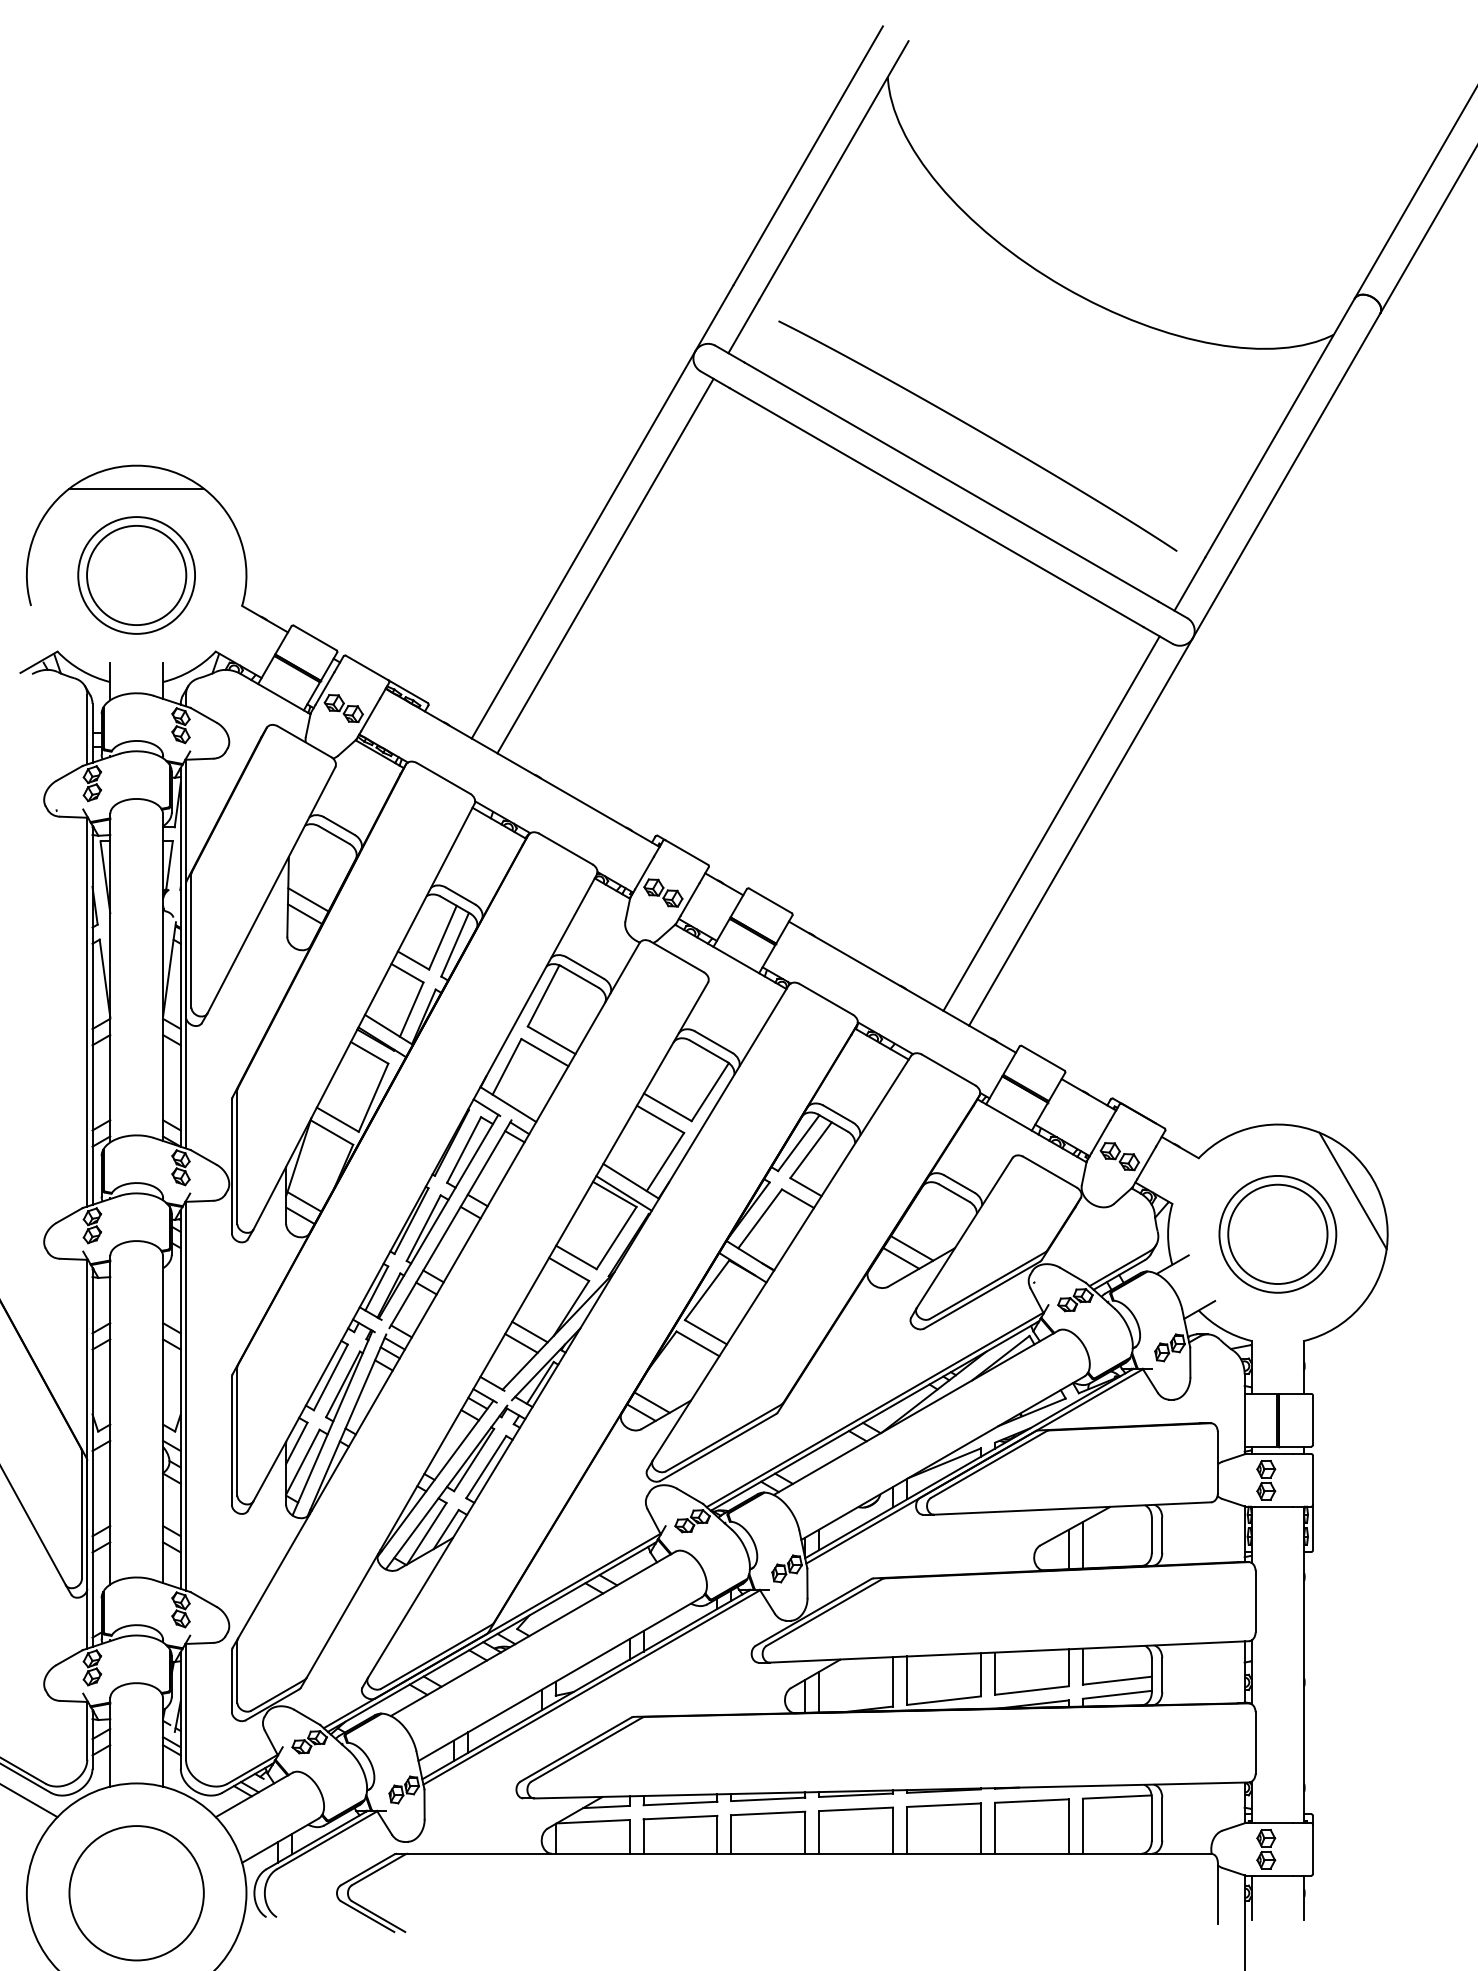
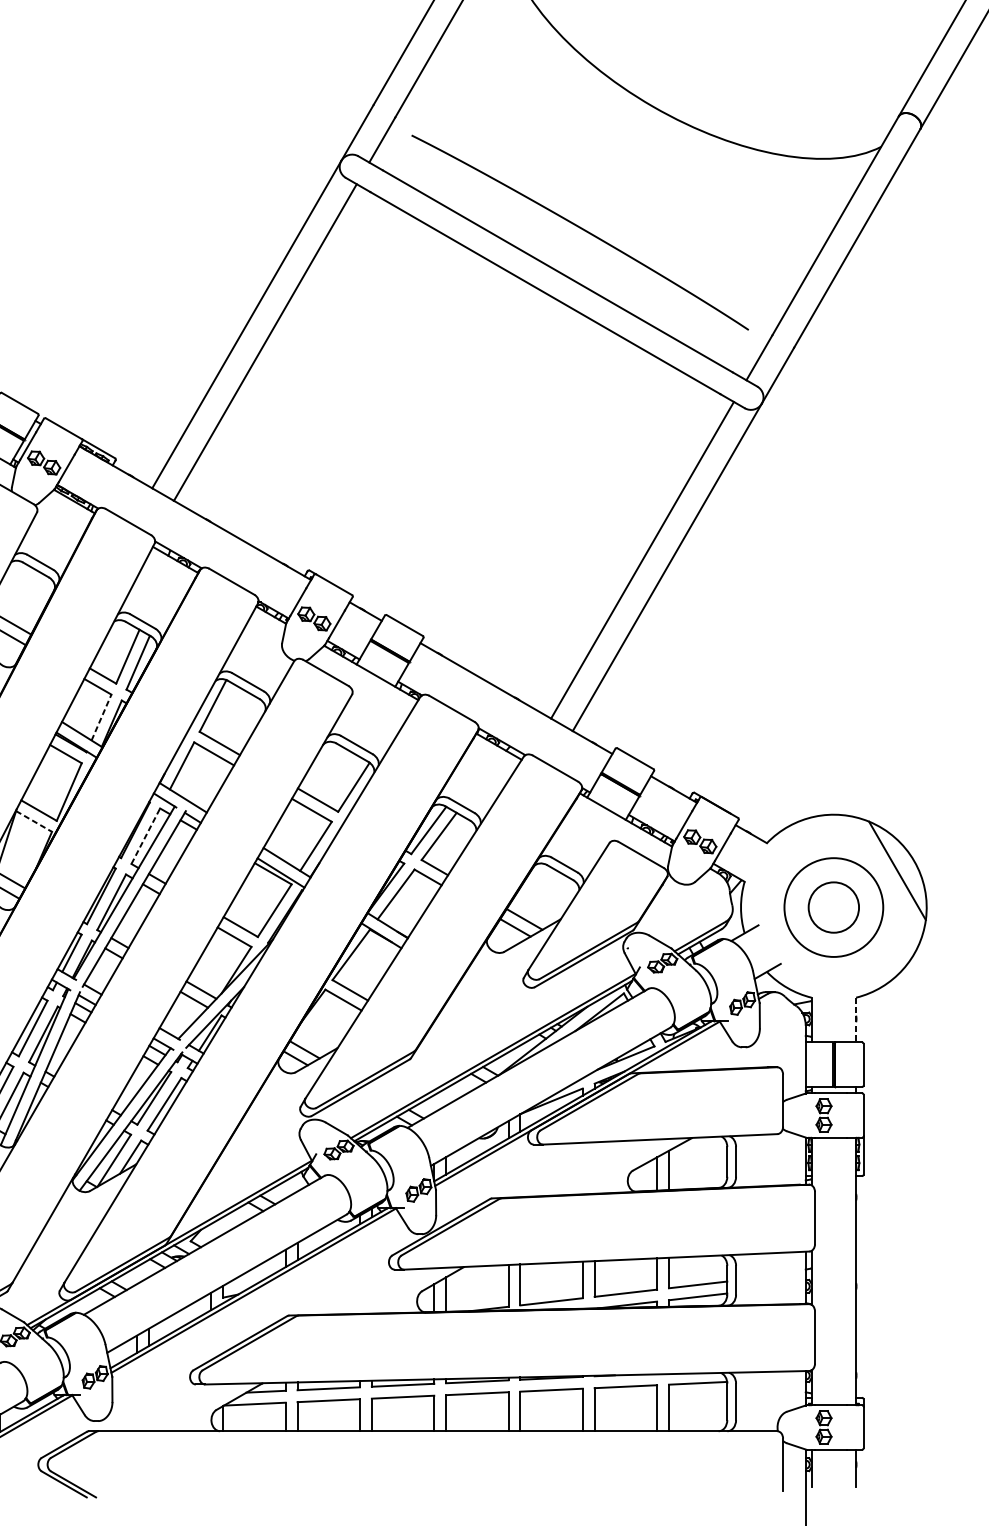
line: (411, 1009) -> (101, 717), solid -> dashed
line: (331, 1132) -> (33, 821), solid -> dashed
line: (464, 1150) -> (146, 836), solid -> dashed
circle: (1277, 1234) -> (833, 907), size x0.6
line: (1304, 1367) -> (856, 1020), solid -> dashed

